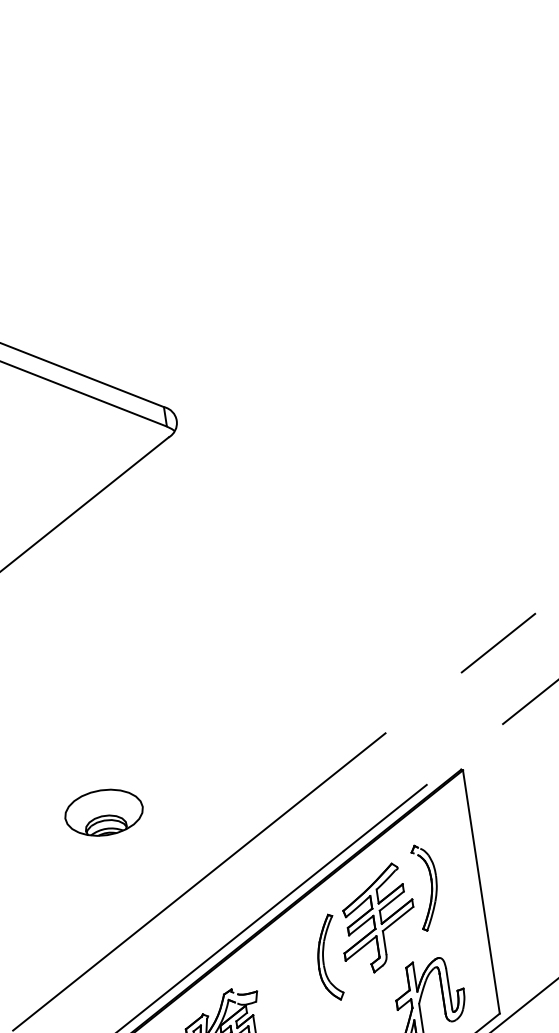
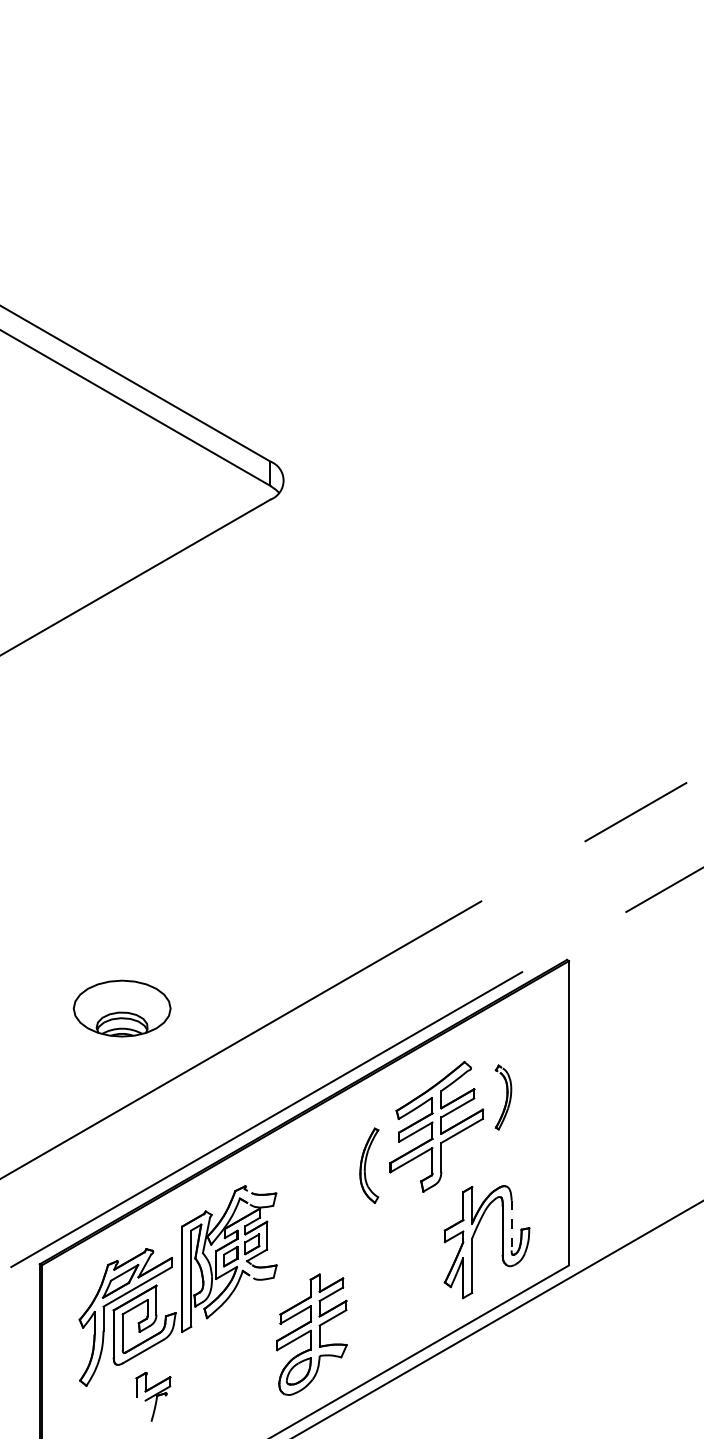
part: (103, 812) -> (121, 1008), moved
part: (427, 887) -> (503, 1097), size x0.6
part: (328, 957) -> (369, 1165), size x0.7
line: (449, 988) -> (511, 1225), solid -> dashed

